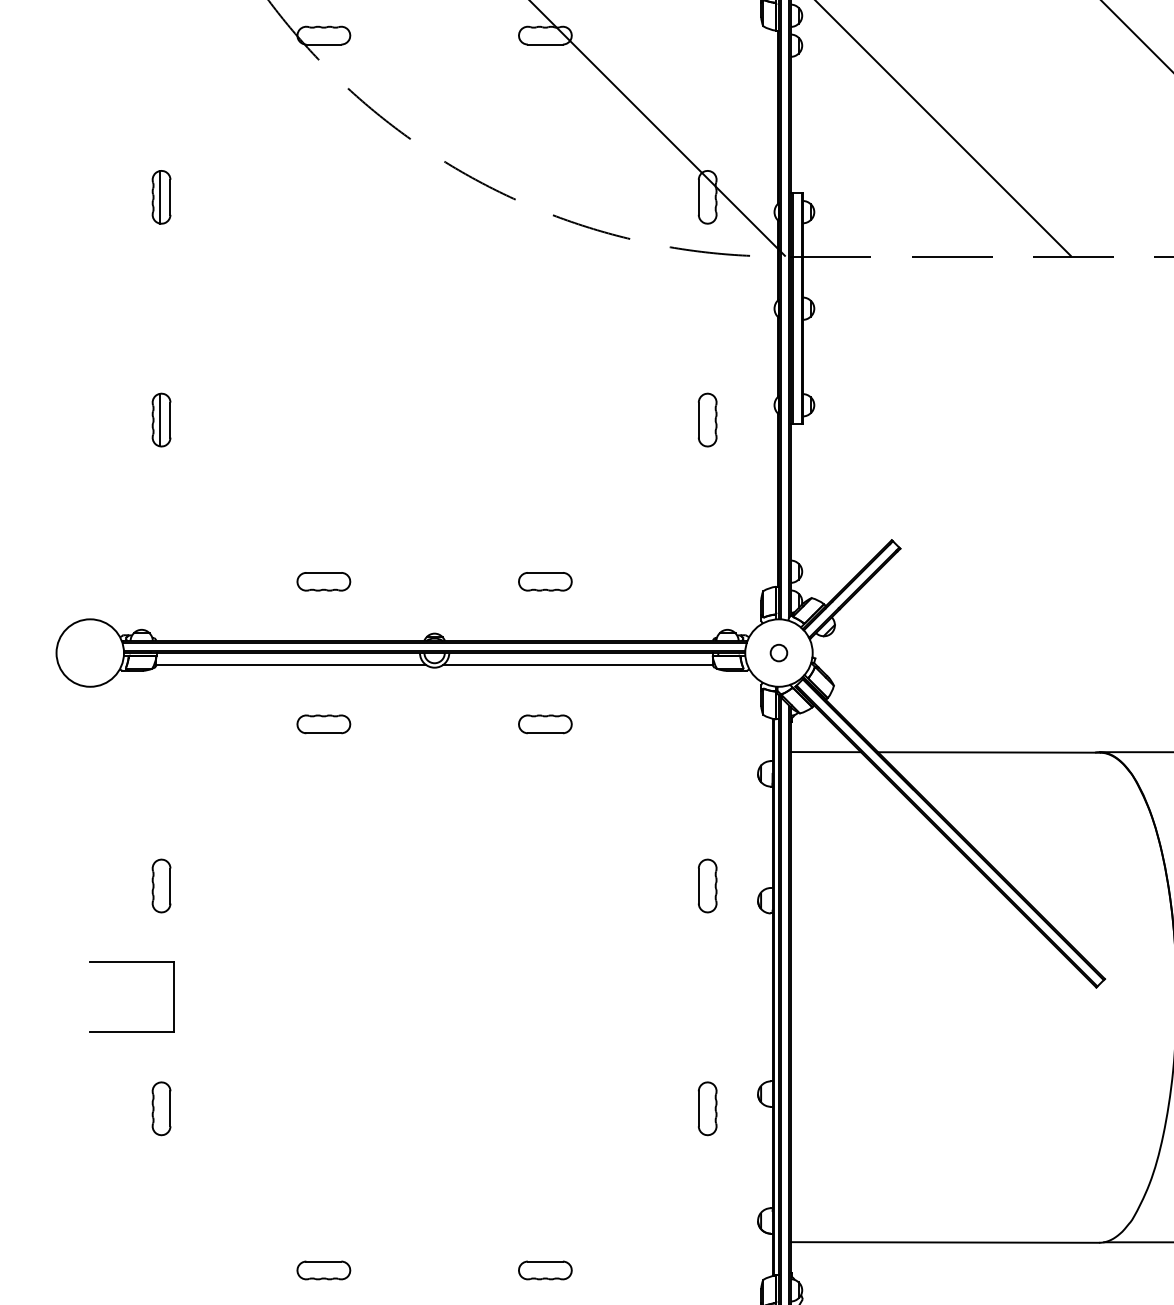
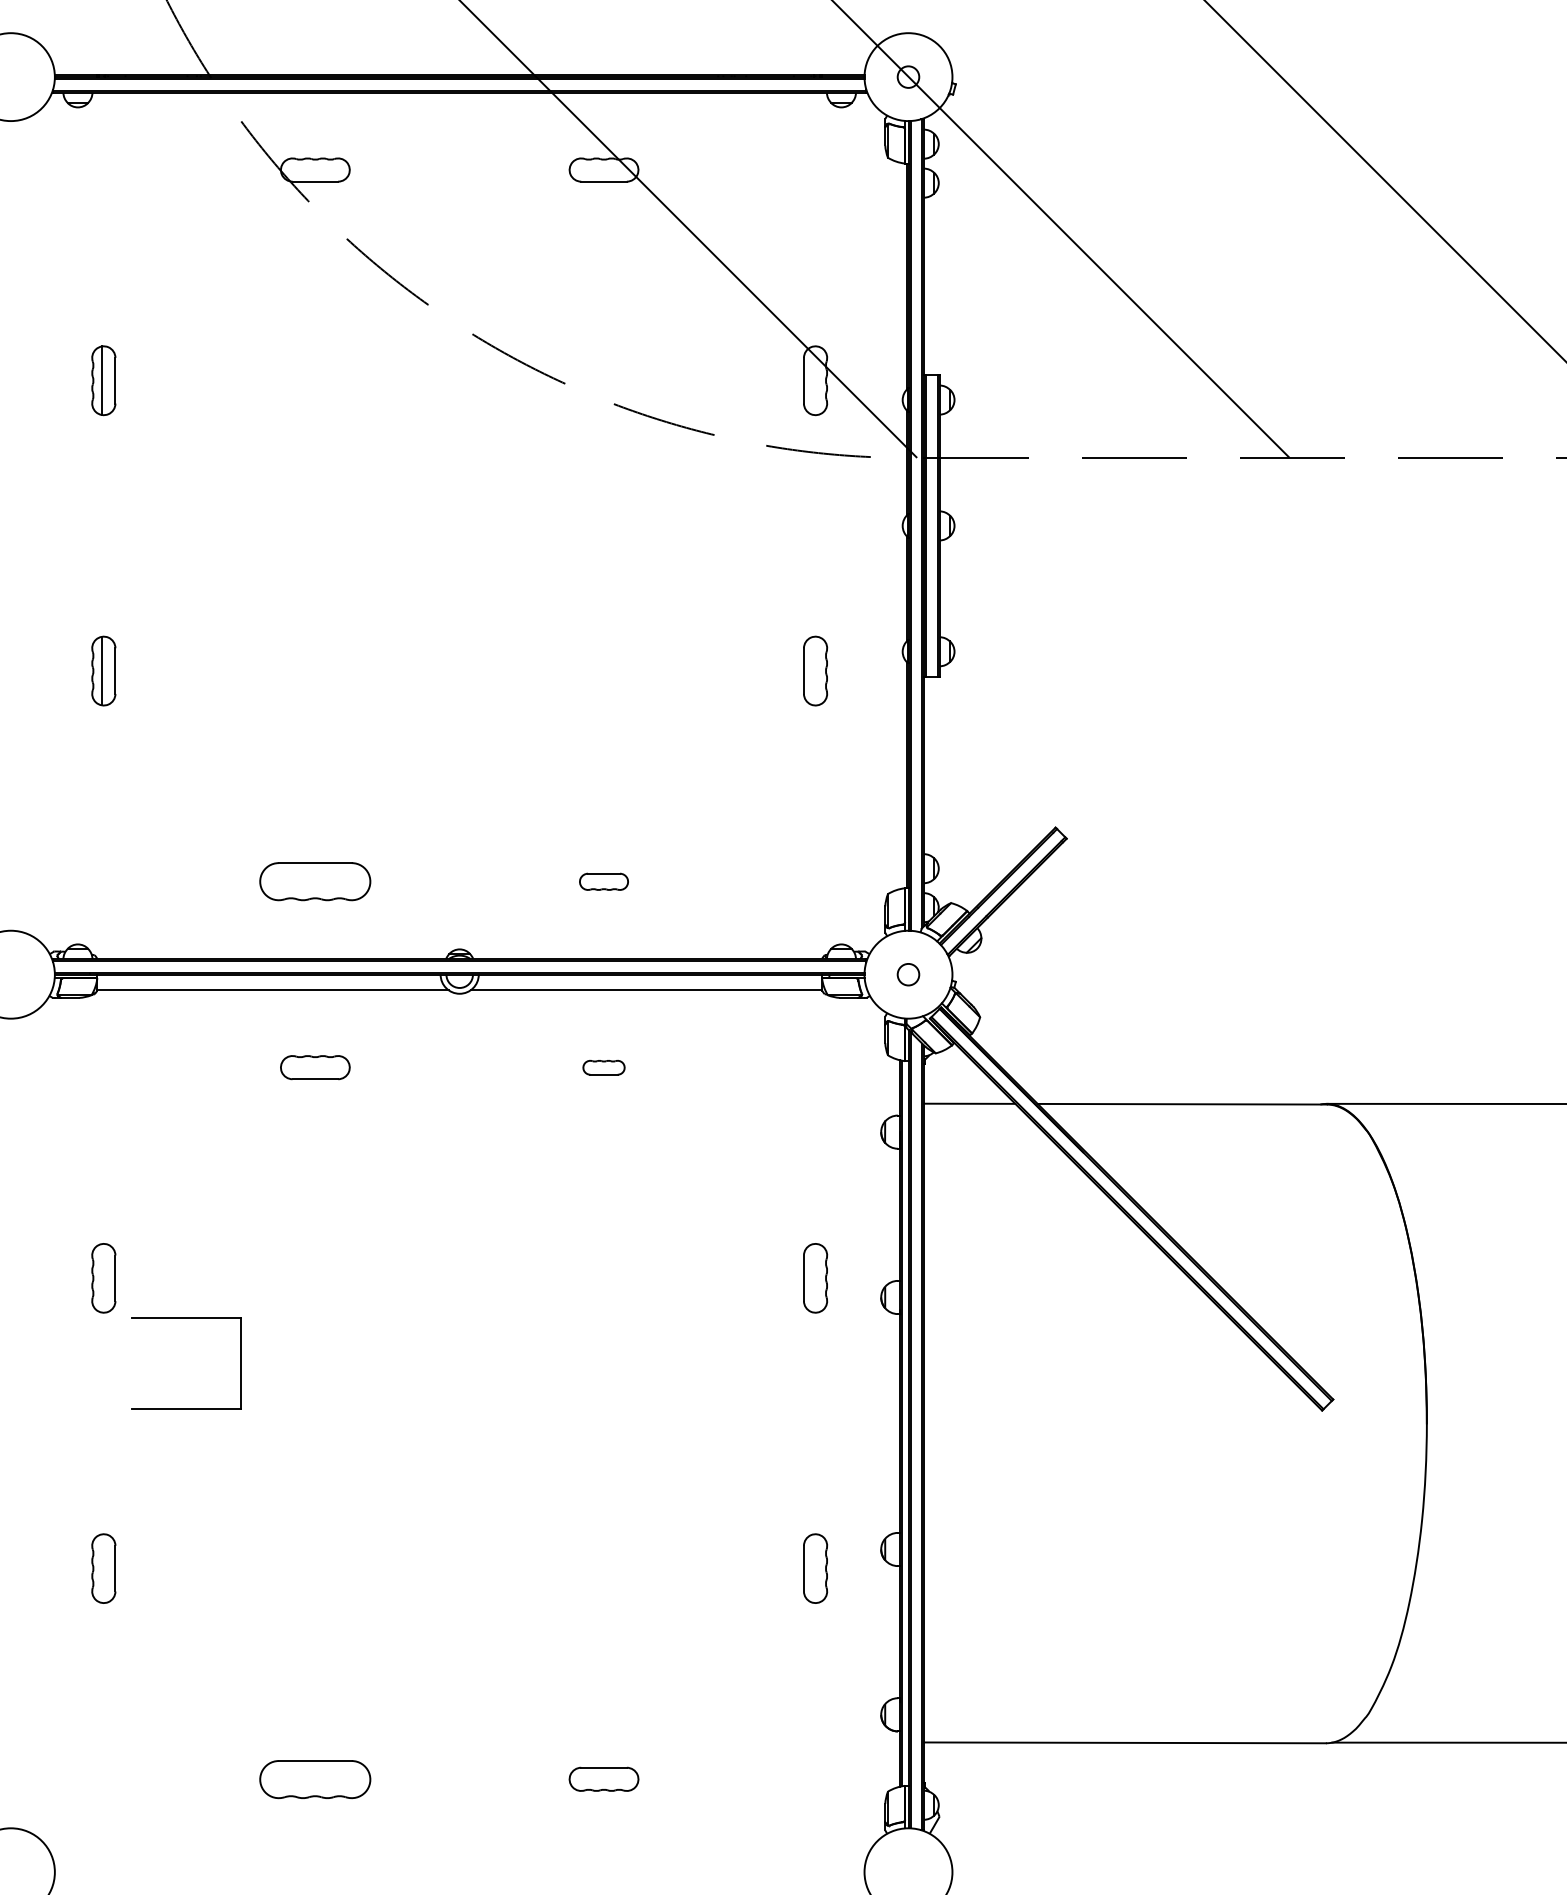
part: (323, 581) -> (315, 881), size x1.6
part: (544, 581) -> (603, 881), size x0.7
part: (544, 724) -> (603, 1067), size x0.6
part: (132, 962) -> (186, 1318), moved
part: (323, 1269) -> (315, 1778), size x1.6

